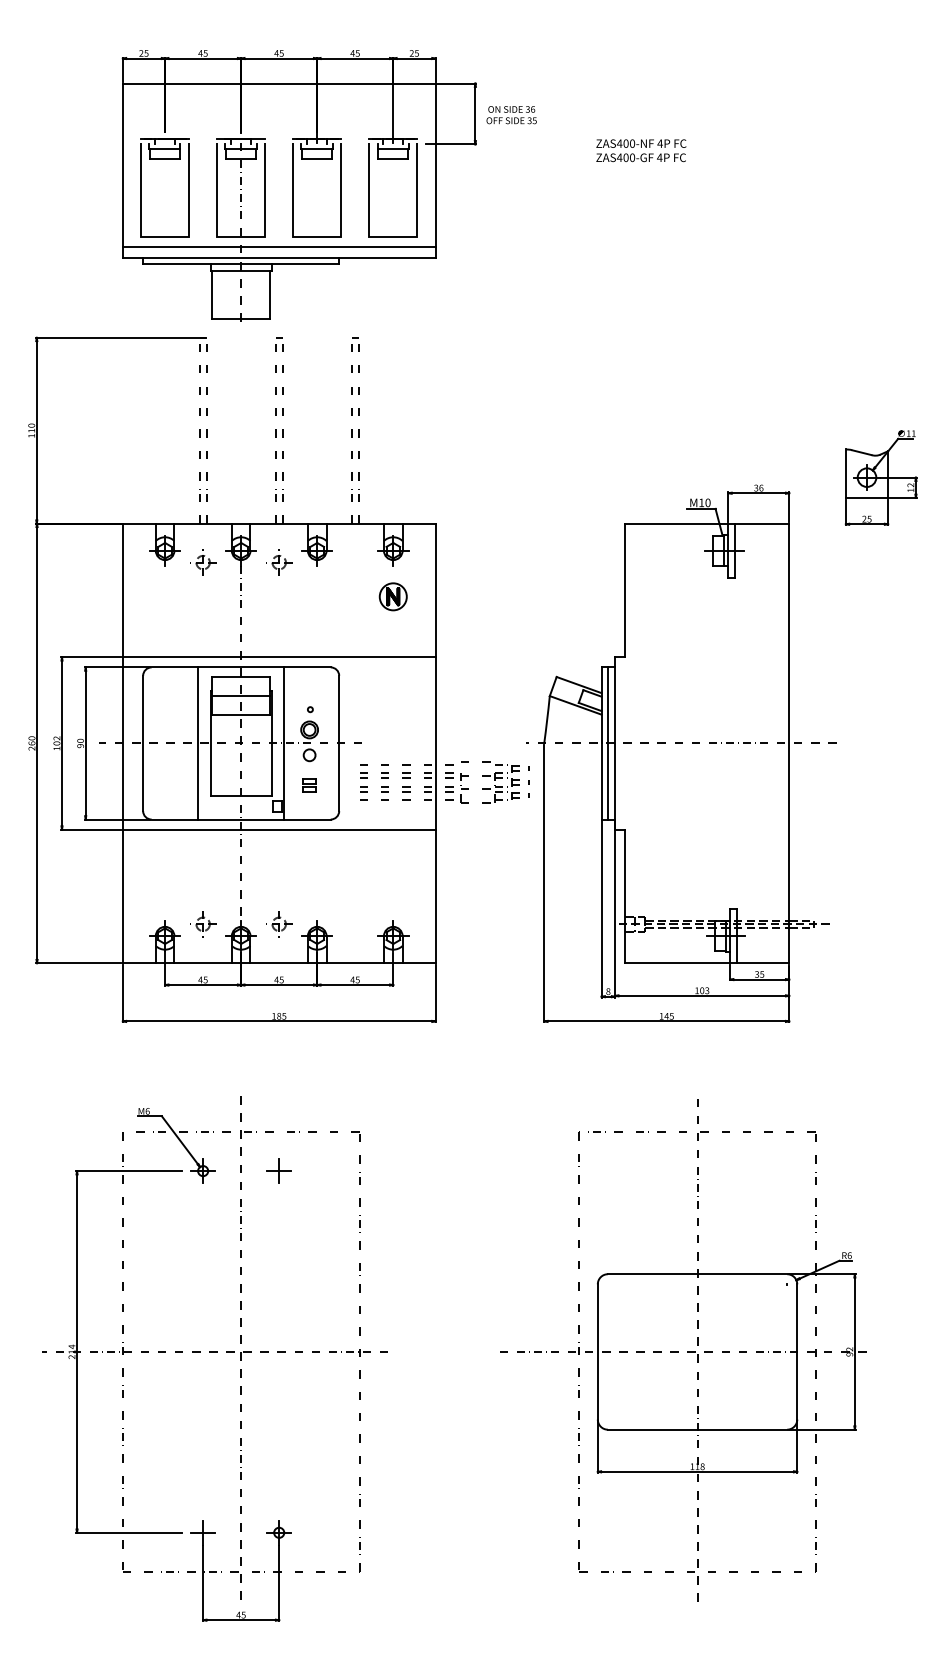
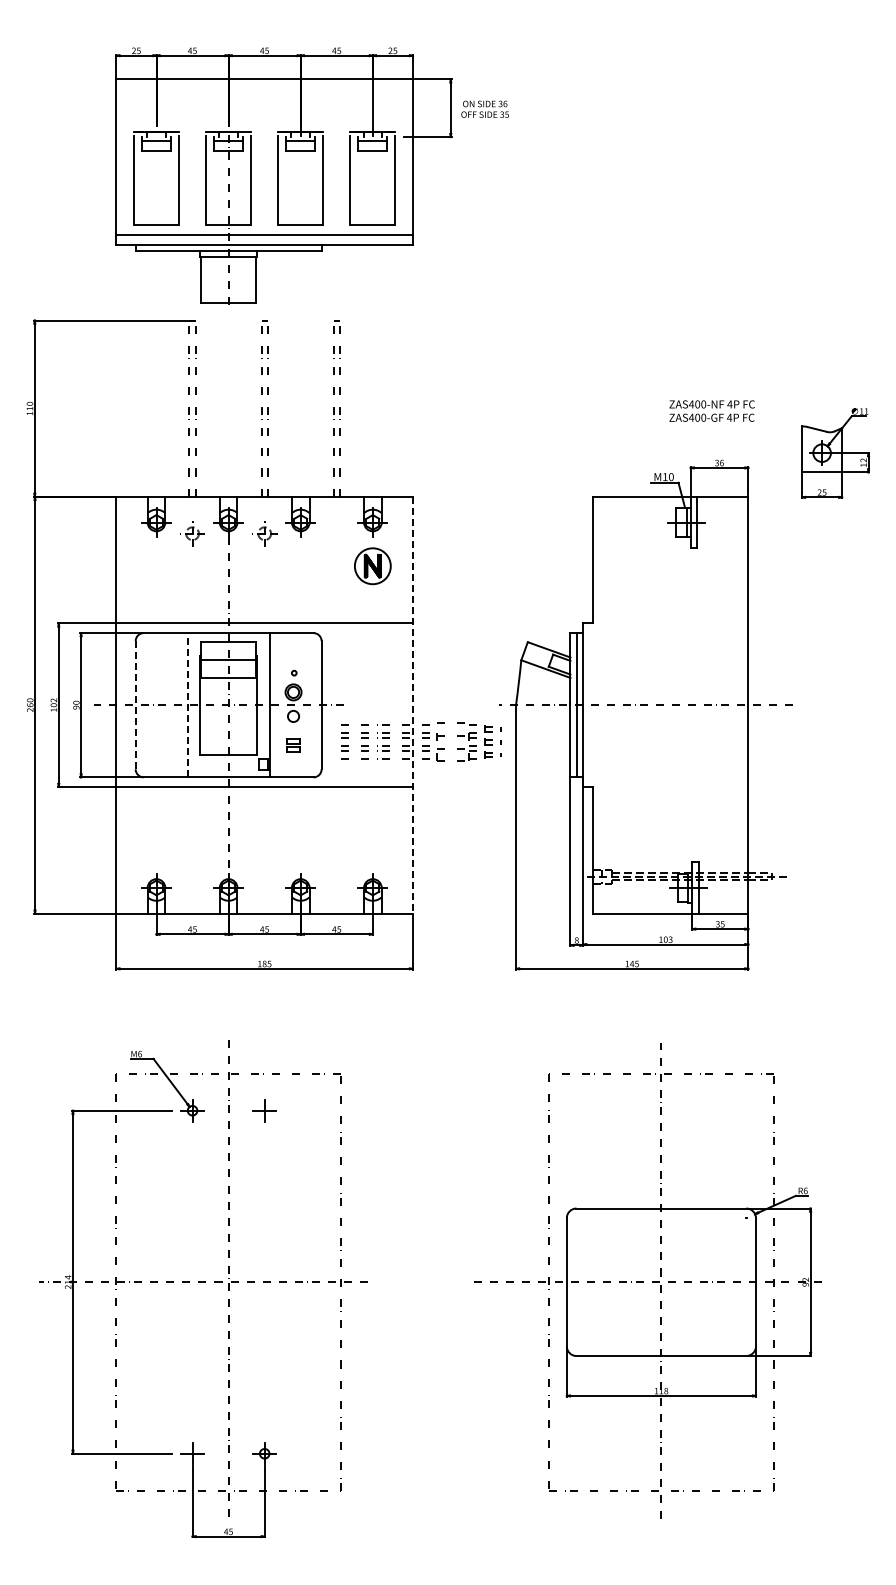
text: (640, 150) -> (711, 410), moved
part: (392, 596) -> (372, 565), size x1.4
line: (197, 742) -> (187, 704), solid -> dashed
line: (142, 743) -> (135, 705), solid -> dashed
line: (435, 743) -> (412, 705), solid -> dashed
part: (203, 924) -> (192, 876), removed
part: (278, 924) -> (264, 876), removed

